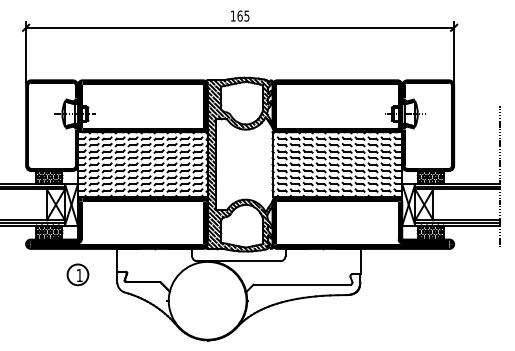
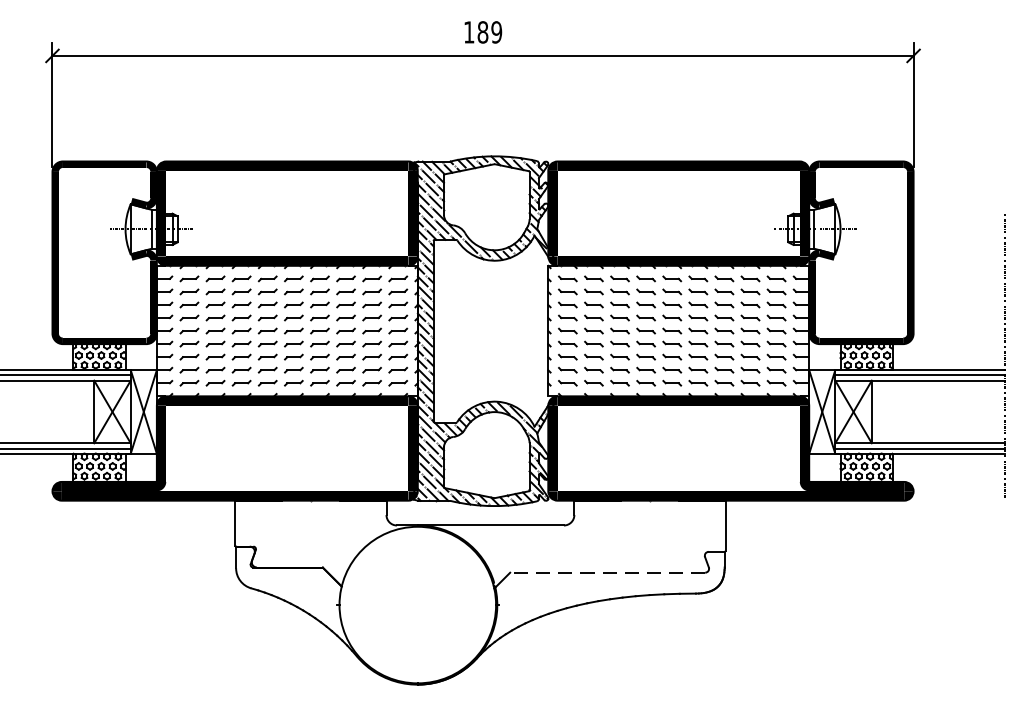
text: (243, 15) -> (489, 31), 165 -> 189
part: (77, 274) -> (155, 552), removed
line: (301, 284) -> (606, 572), solid -> dashed

